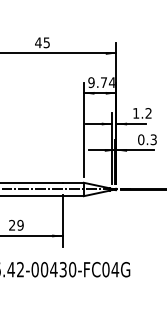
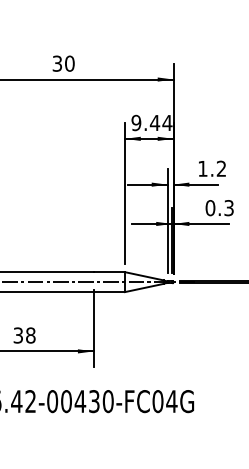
text: (42, 42) -> (63, 63), 45 -> 30
text: (103, 82) -> (154, 122), 9.74 -> 9.44
text: (16, 225) -> (24, 335), 29 -> 38

